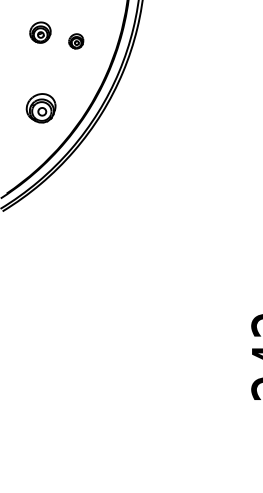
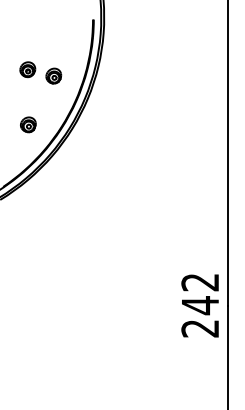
part: (75, 40) -> (53, 75), size x1.43
part: (41, 107) -> (28, 124), size x0.71

